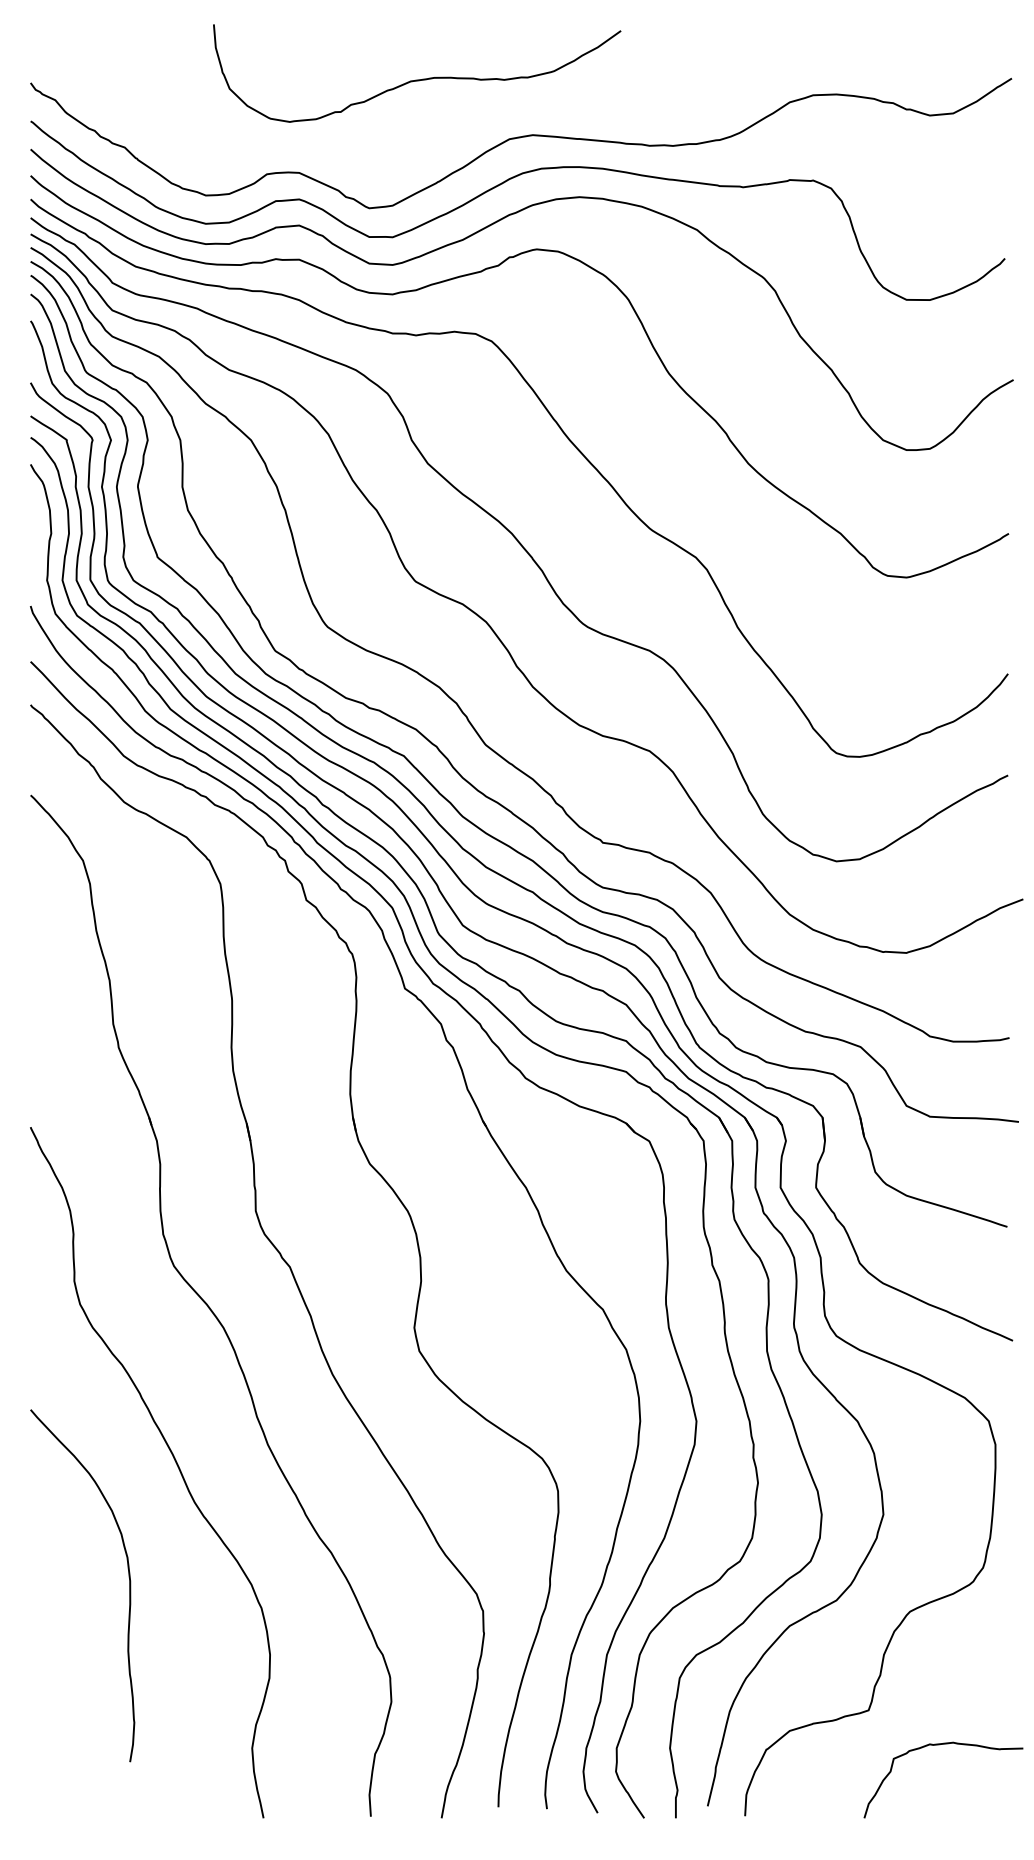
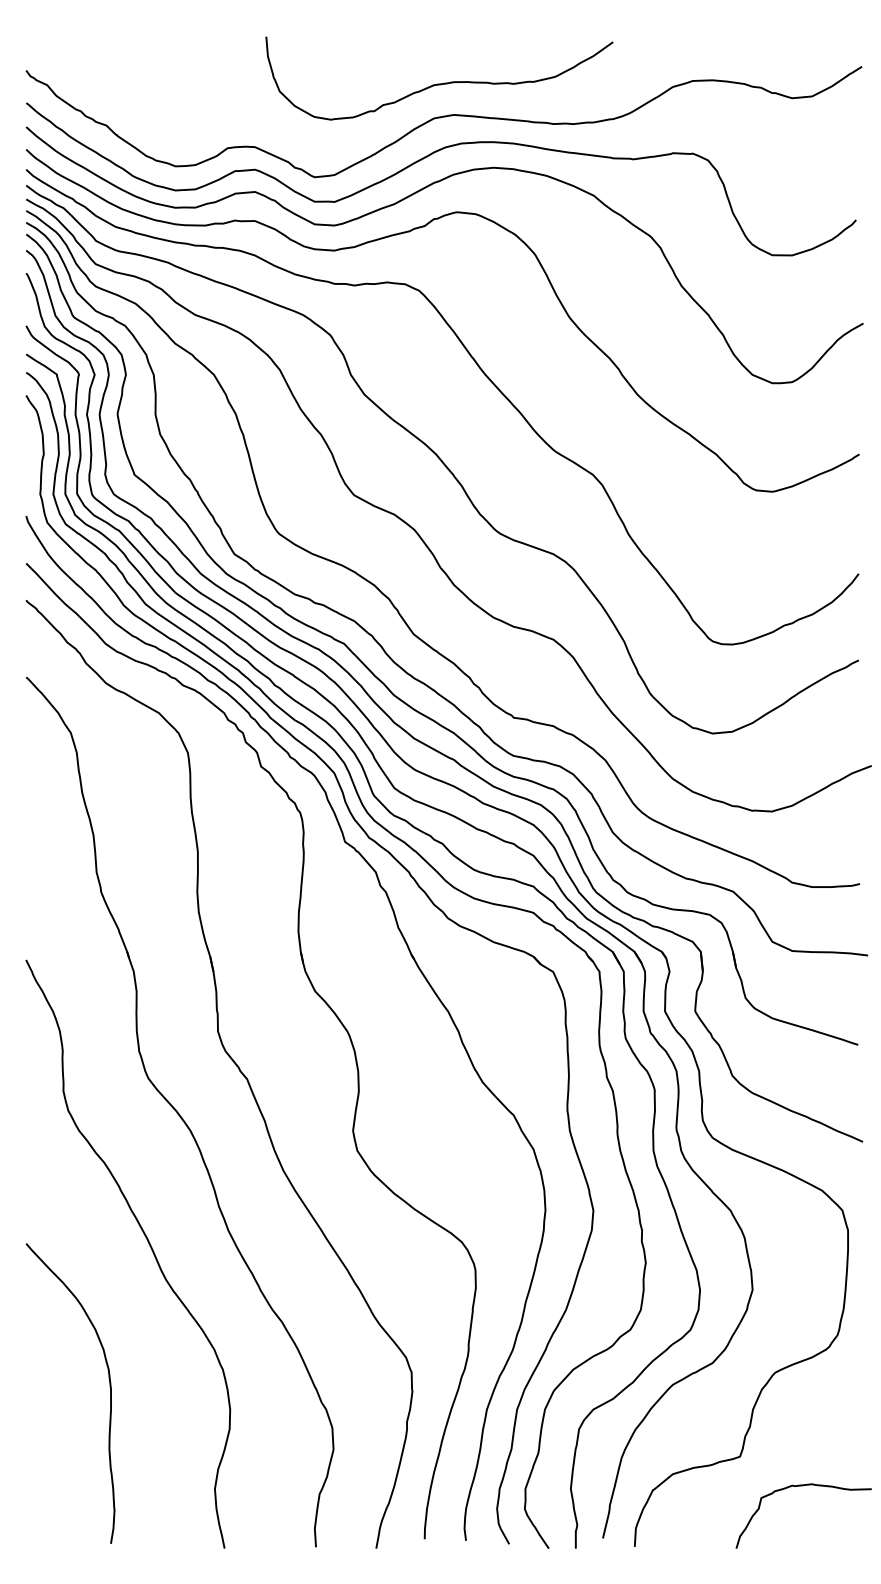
curve: (417, 79) -> (439, 83), moved
curve: (128, 1578) -> (109, 1387), moved

